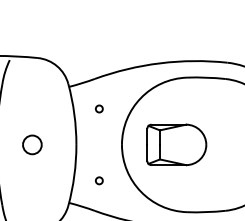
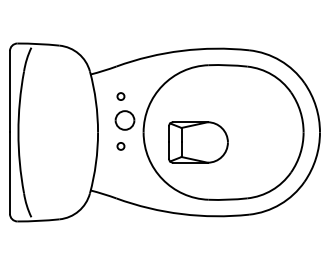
part: (31, 144) -> (124, 120), moved
part: (176, 144) -> (198, 142), moved
circle: (98, 180) -> (120, 146), moved

